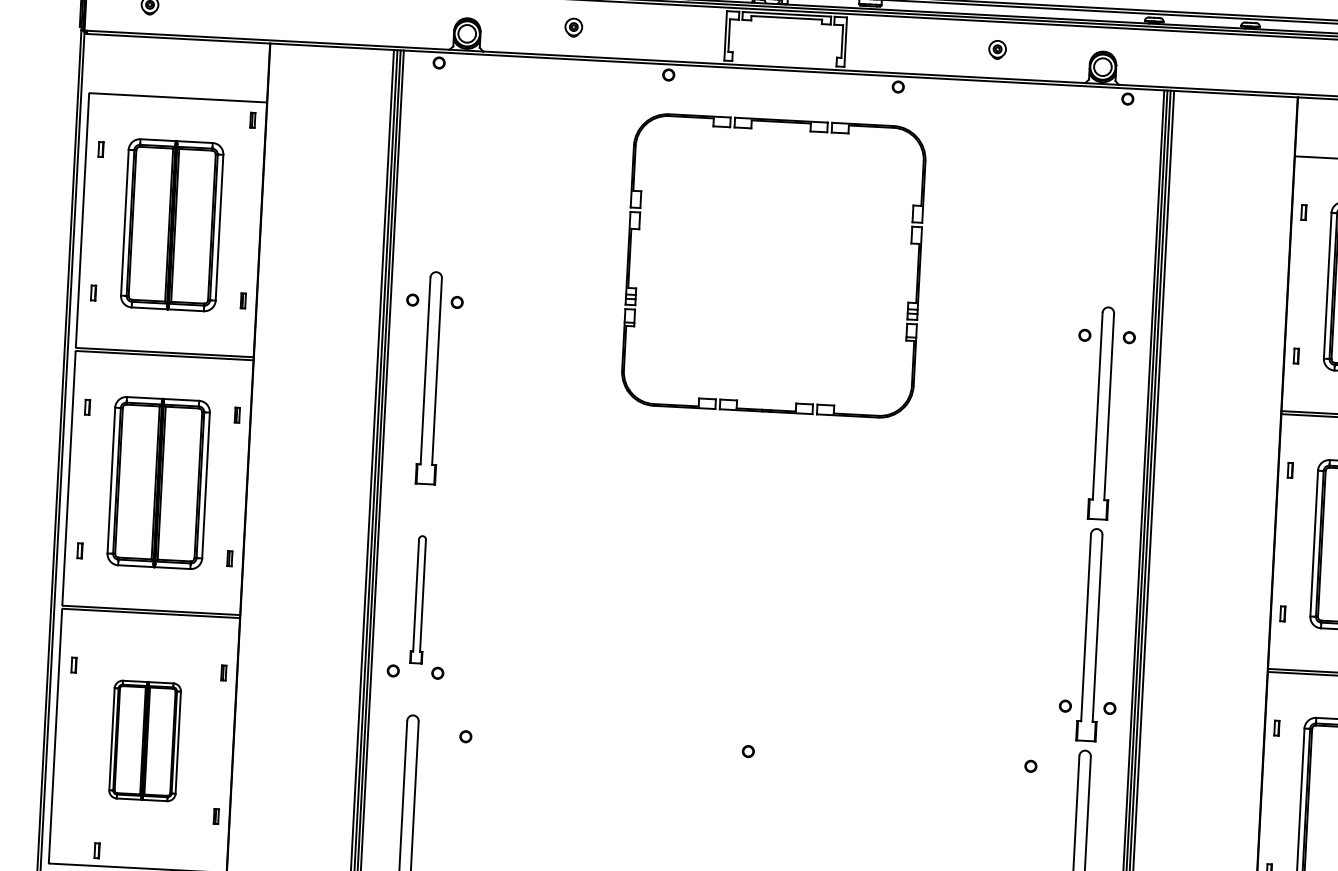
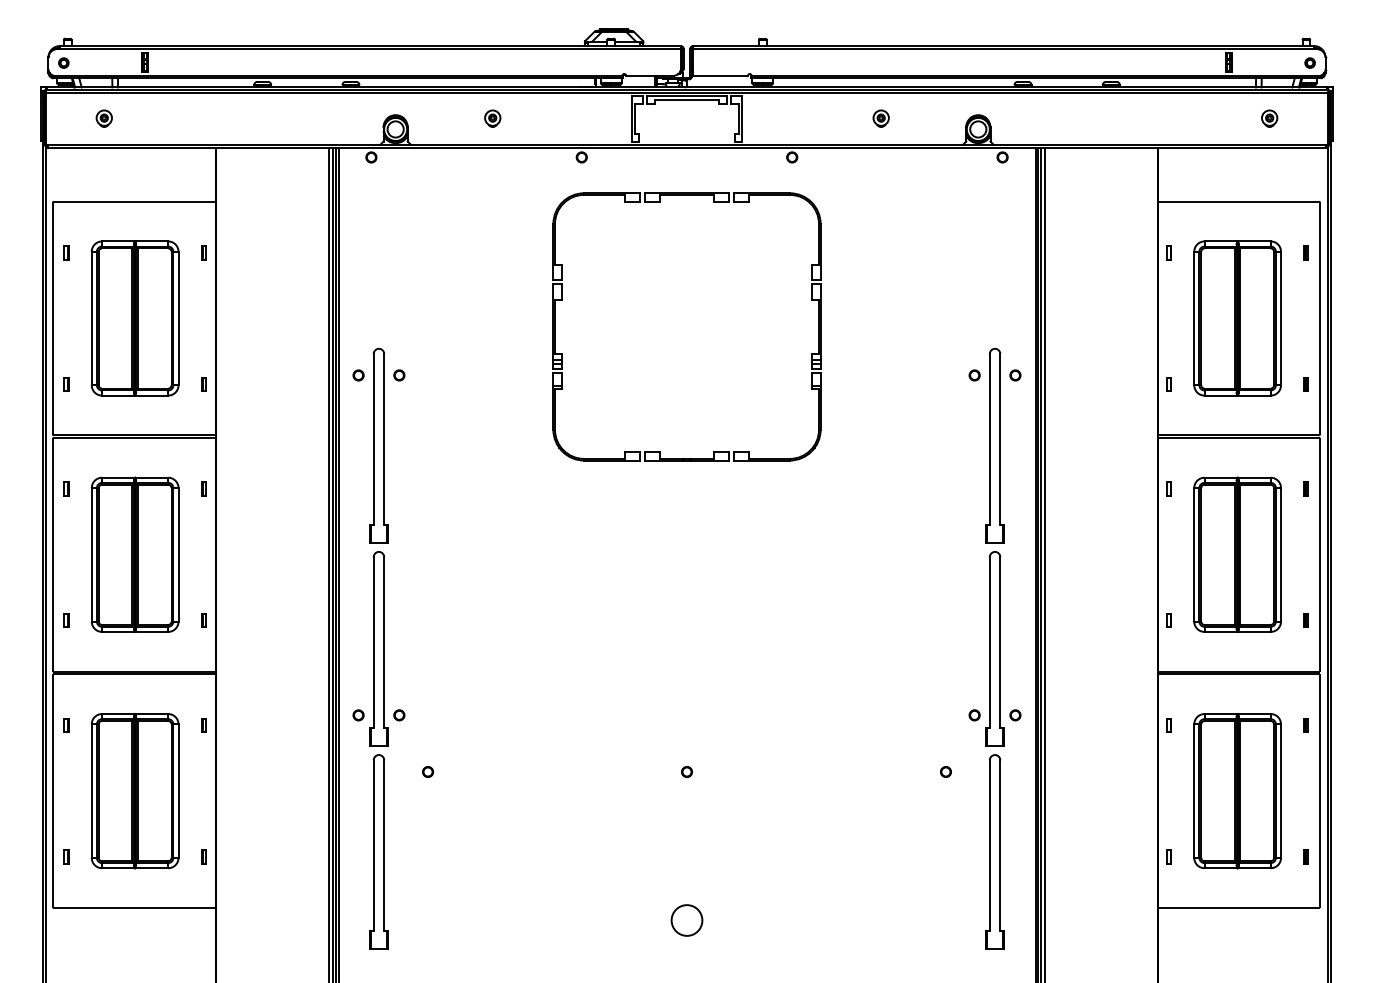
part: (252, 120) -> (203, 252), moved
part: (418, 599) -> (378, 648), size x1.67
part: (144, 741) -> (134, 791), size x1.43
part: (97, 850) -> (66, 856), moved

